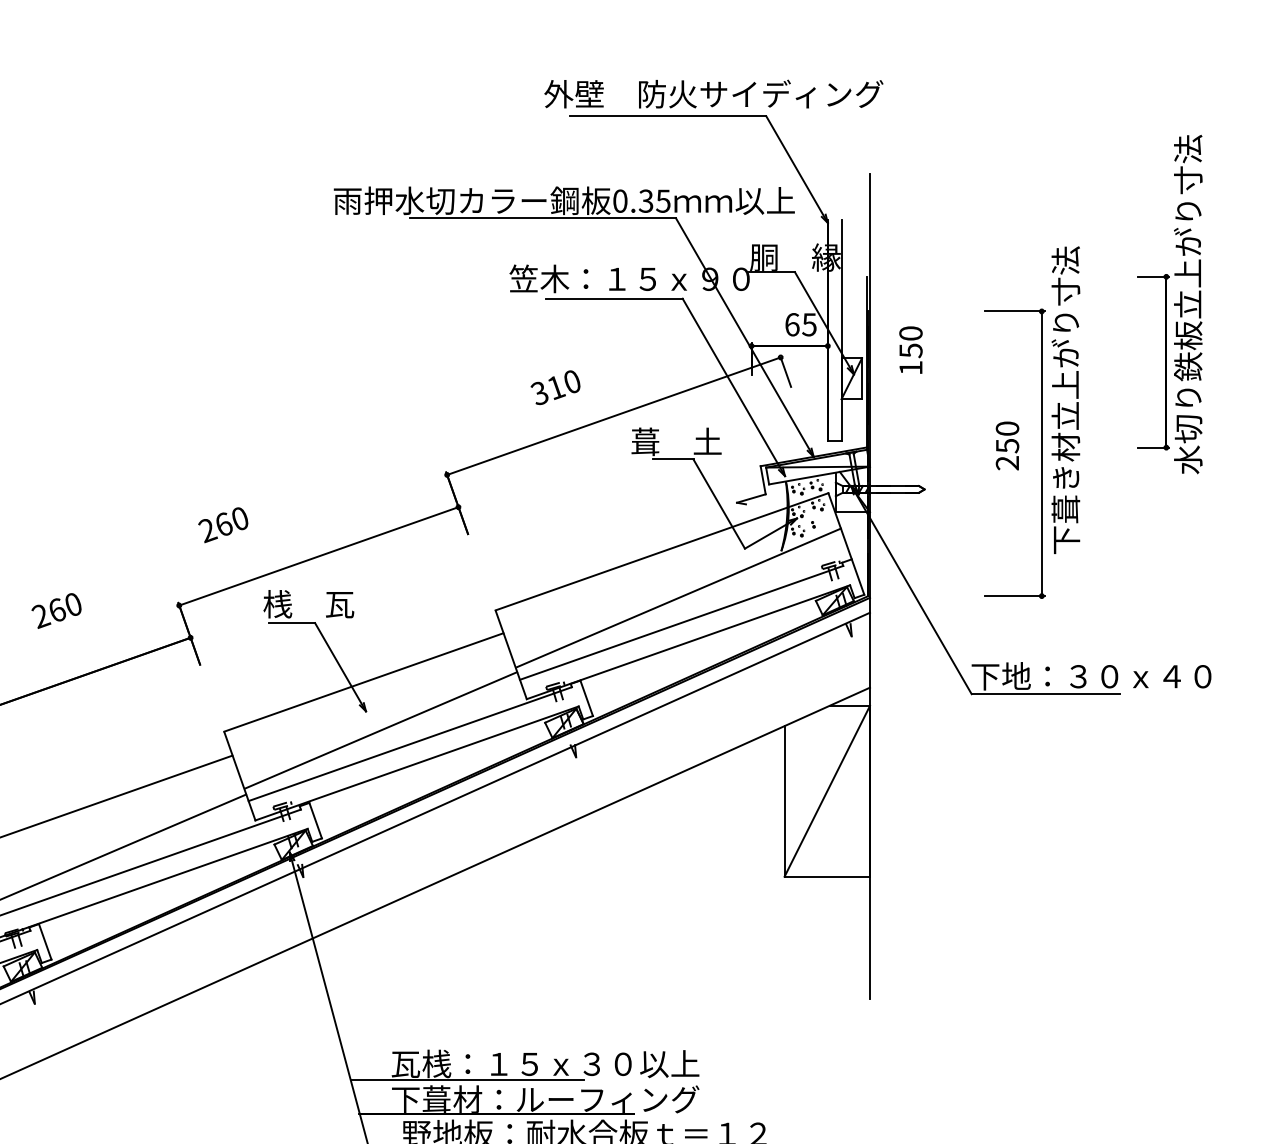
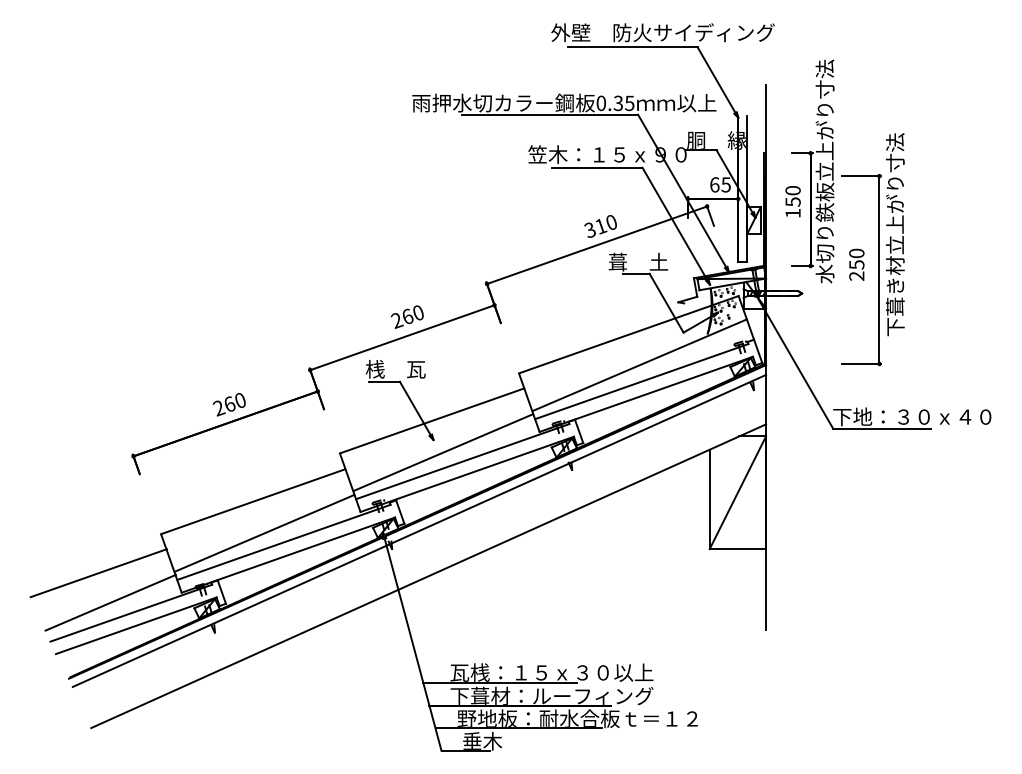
part: (1169, 304) -> (812, 171), moved
text: (555, 387) -> (600, 226), moved
text: (222, 524) -> (406, 316), moved
text: (55, 610) -> (228, 404), moved

